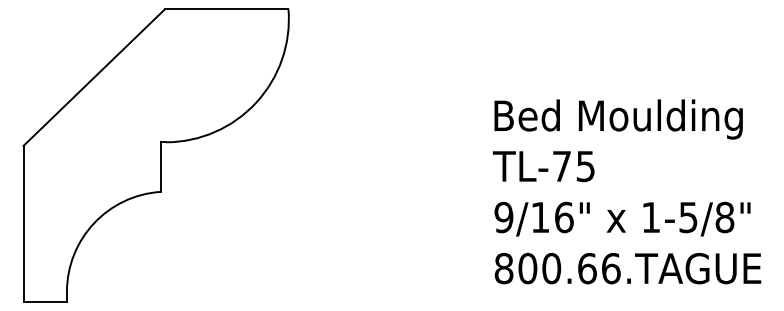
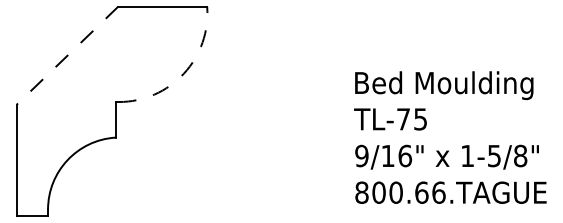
line: (93, 78) -> (67, 56), solid -> dashed
arc: (256, 102) -> (184, 73), solid -> dashed

